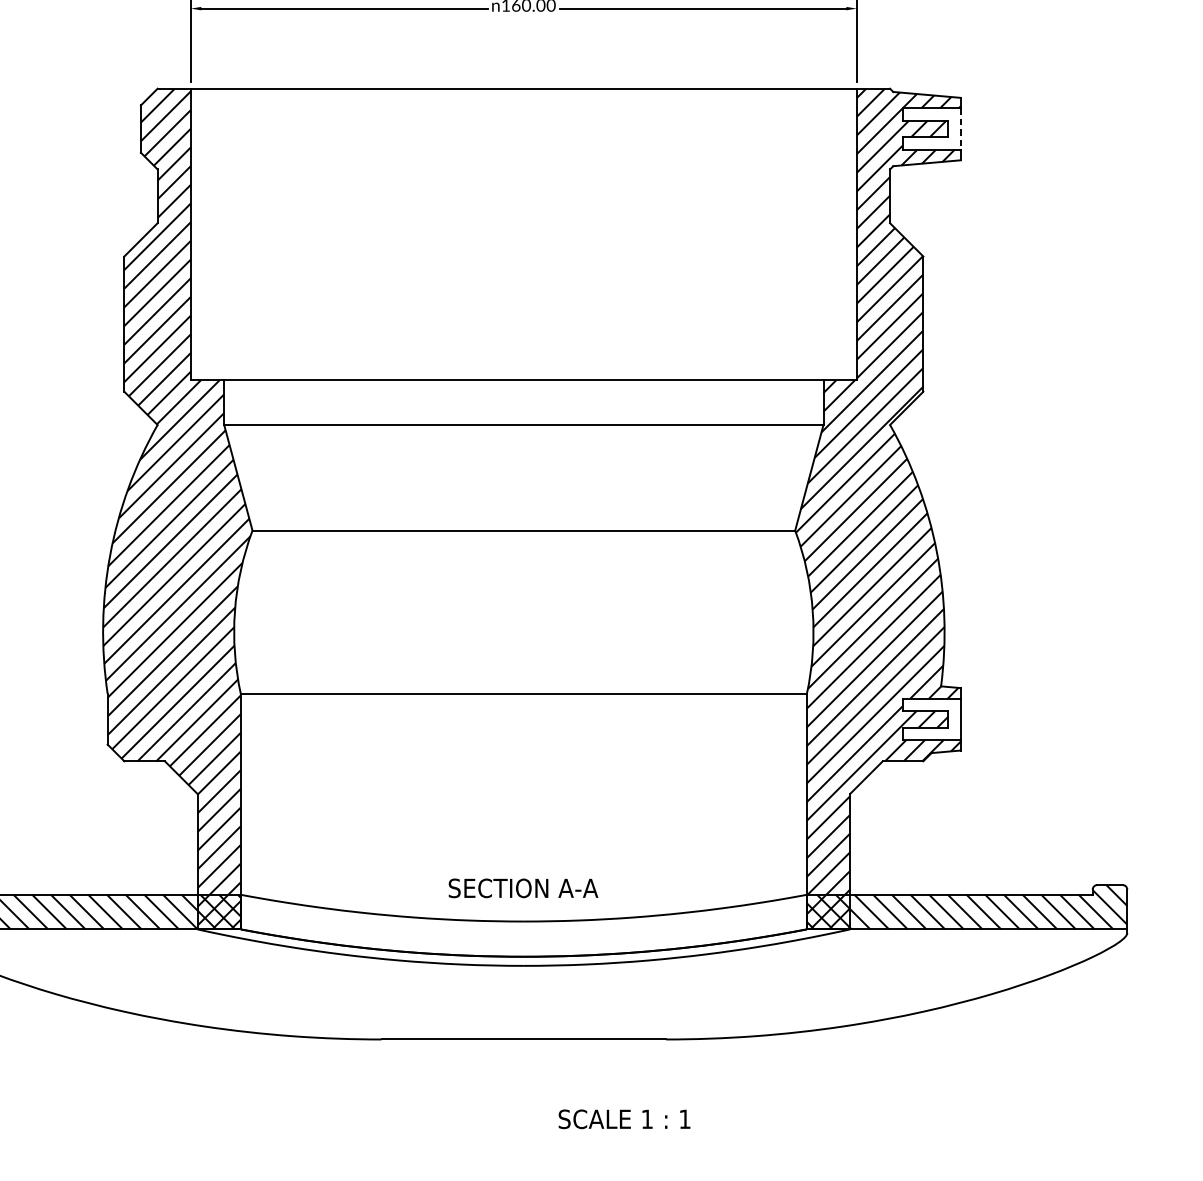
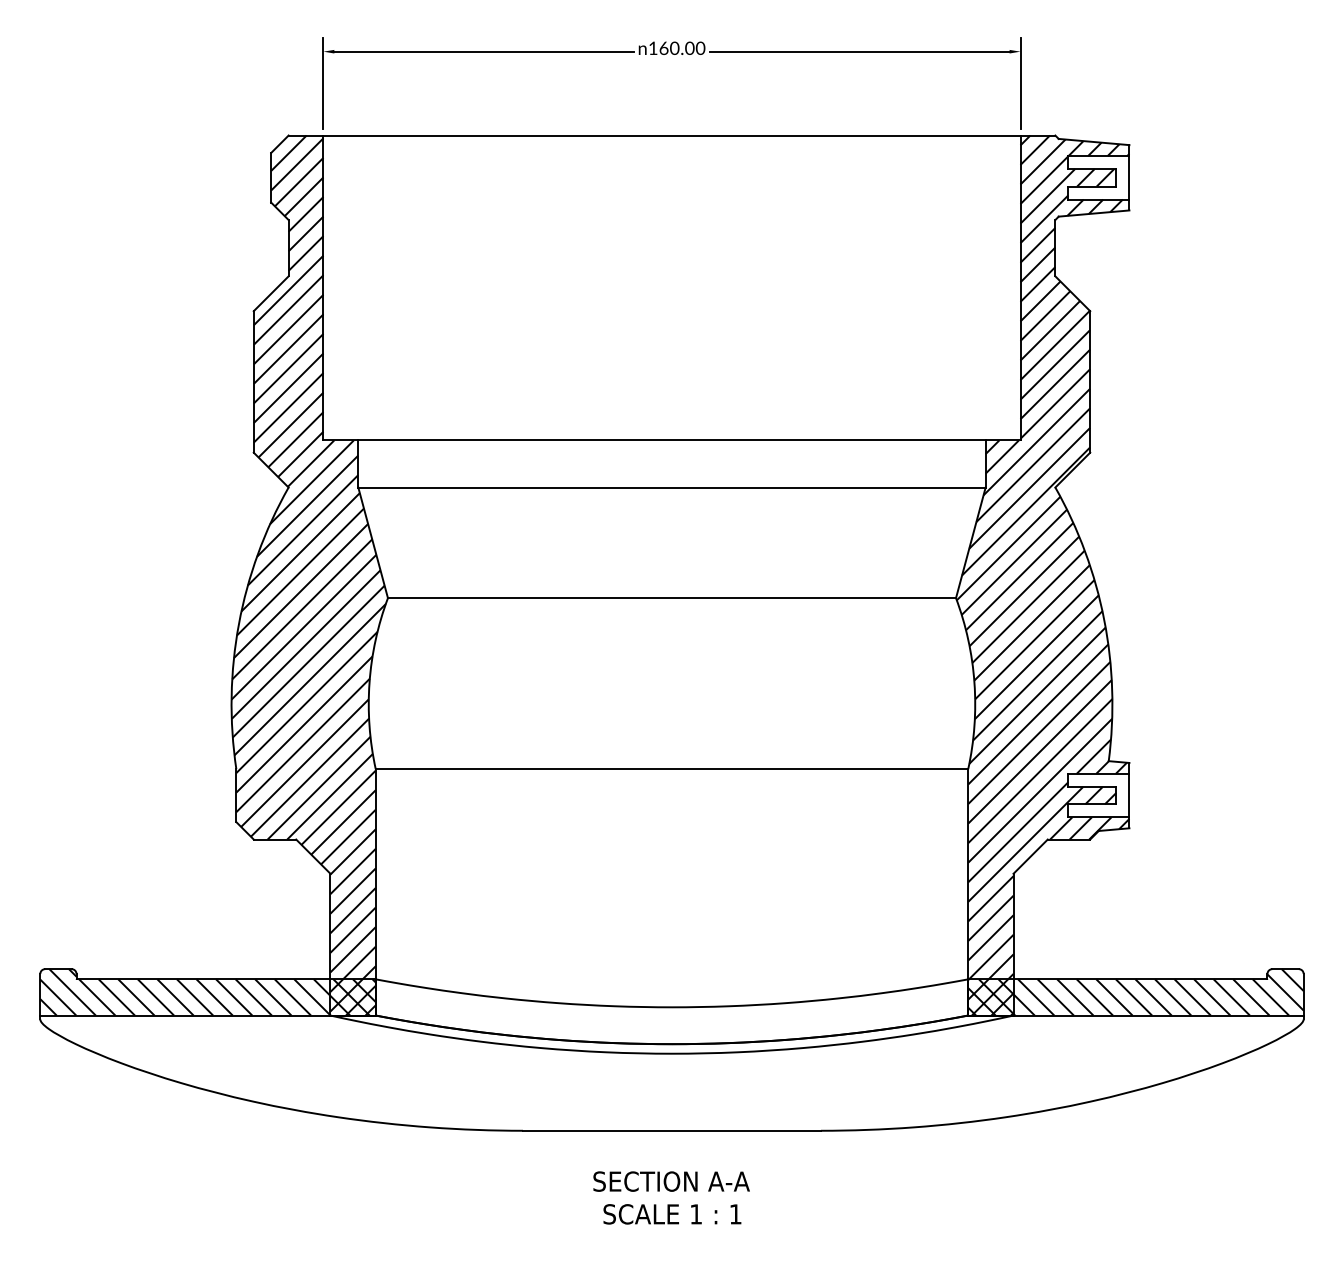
line: (960, 128) -> (1129, 177), dashed -> solid
text: (523, 888) -> (671, 1181), moved
text: (624, 1119) -> (672, 1214), moved

